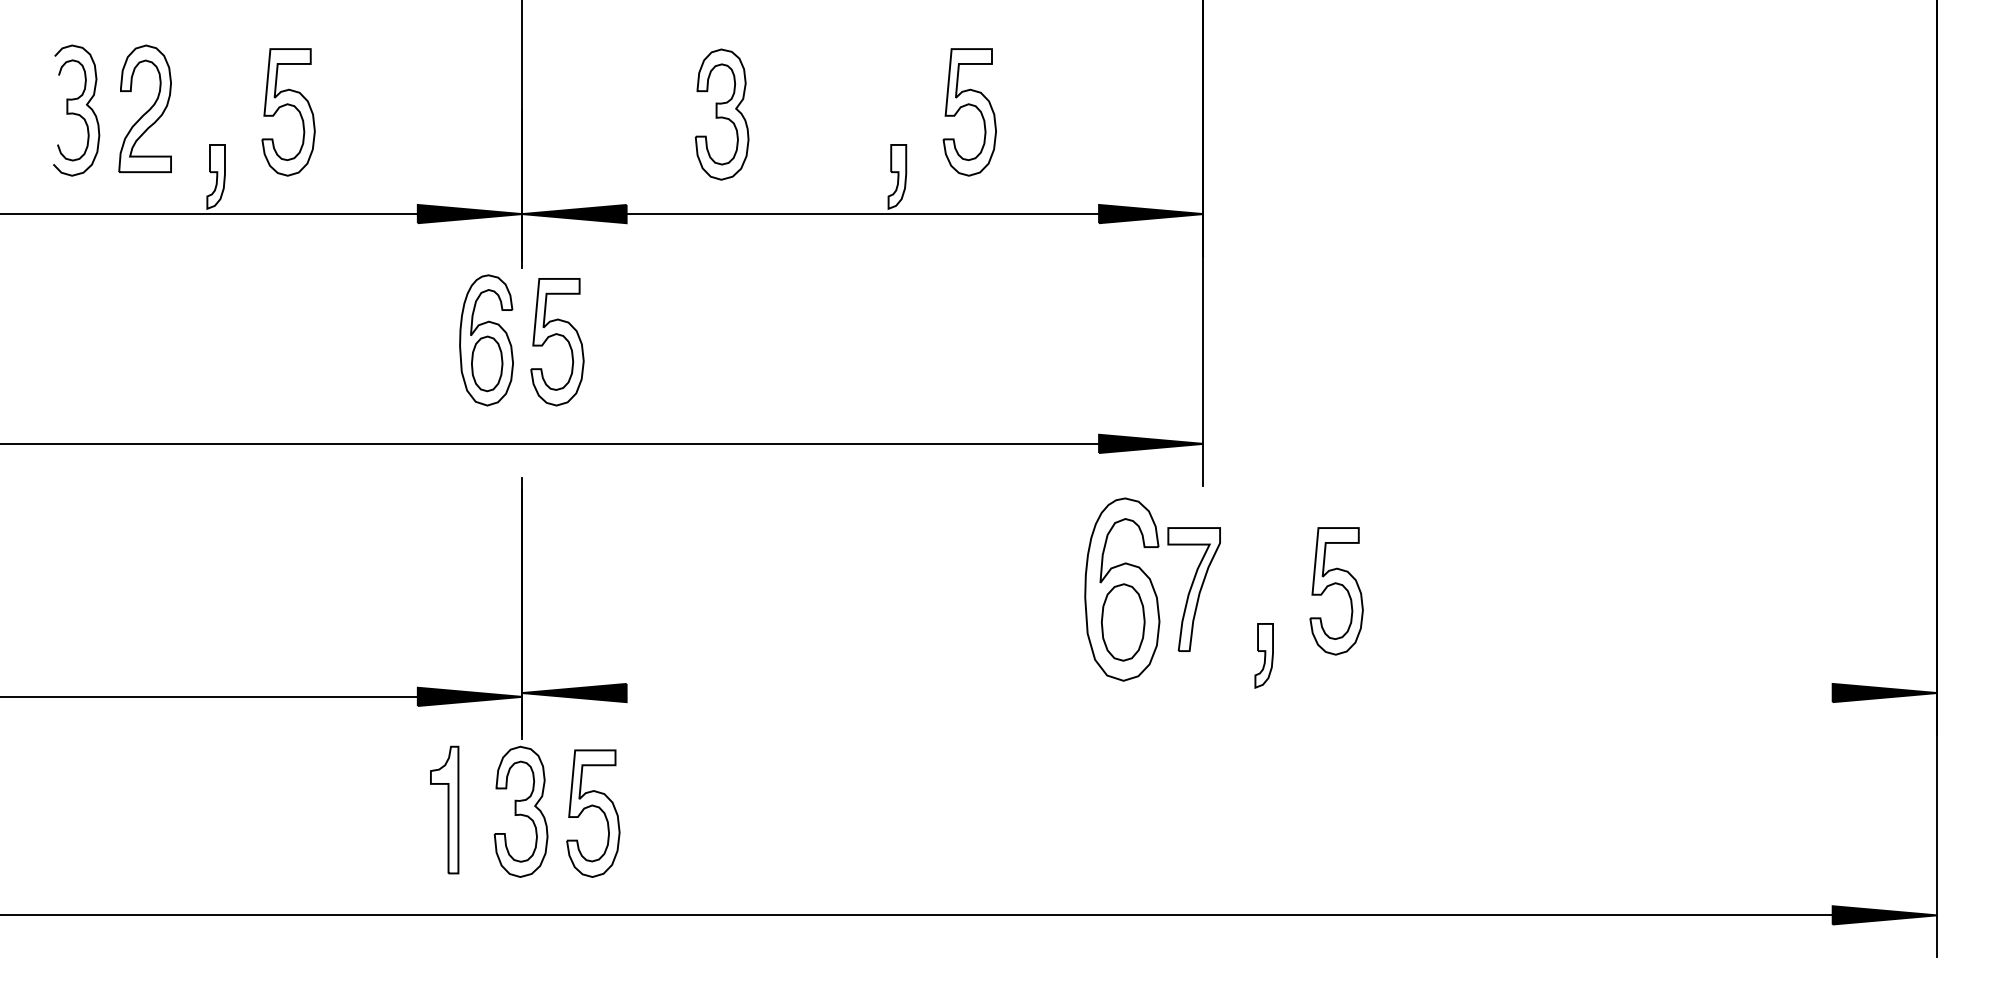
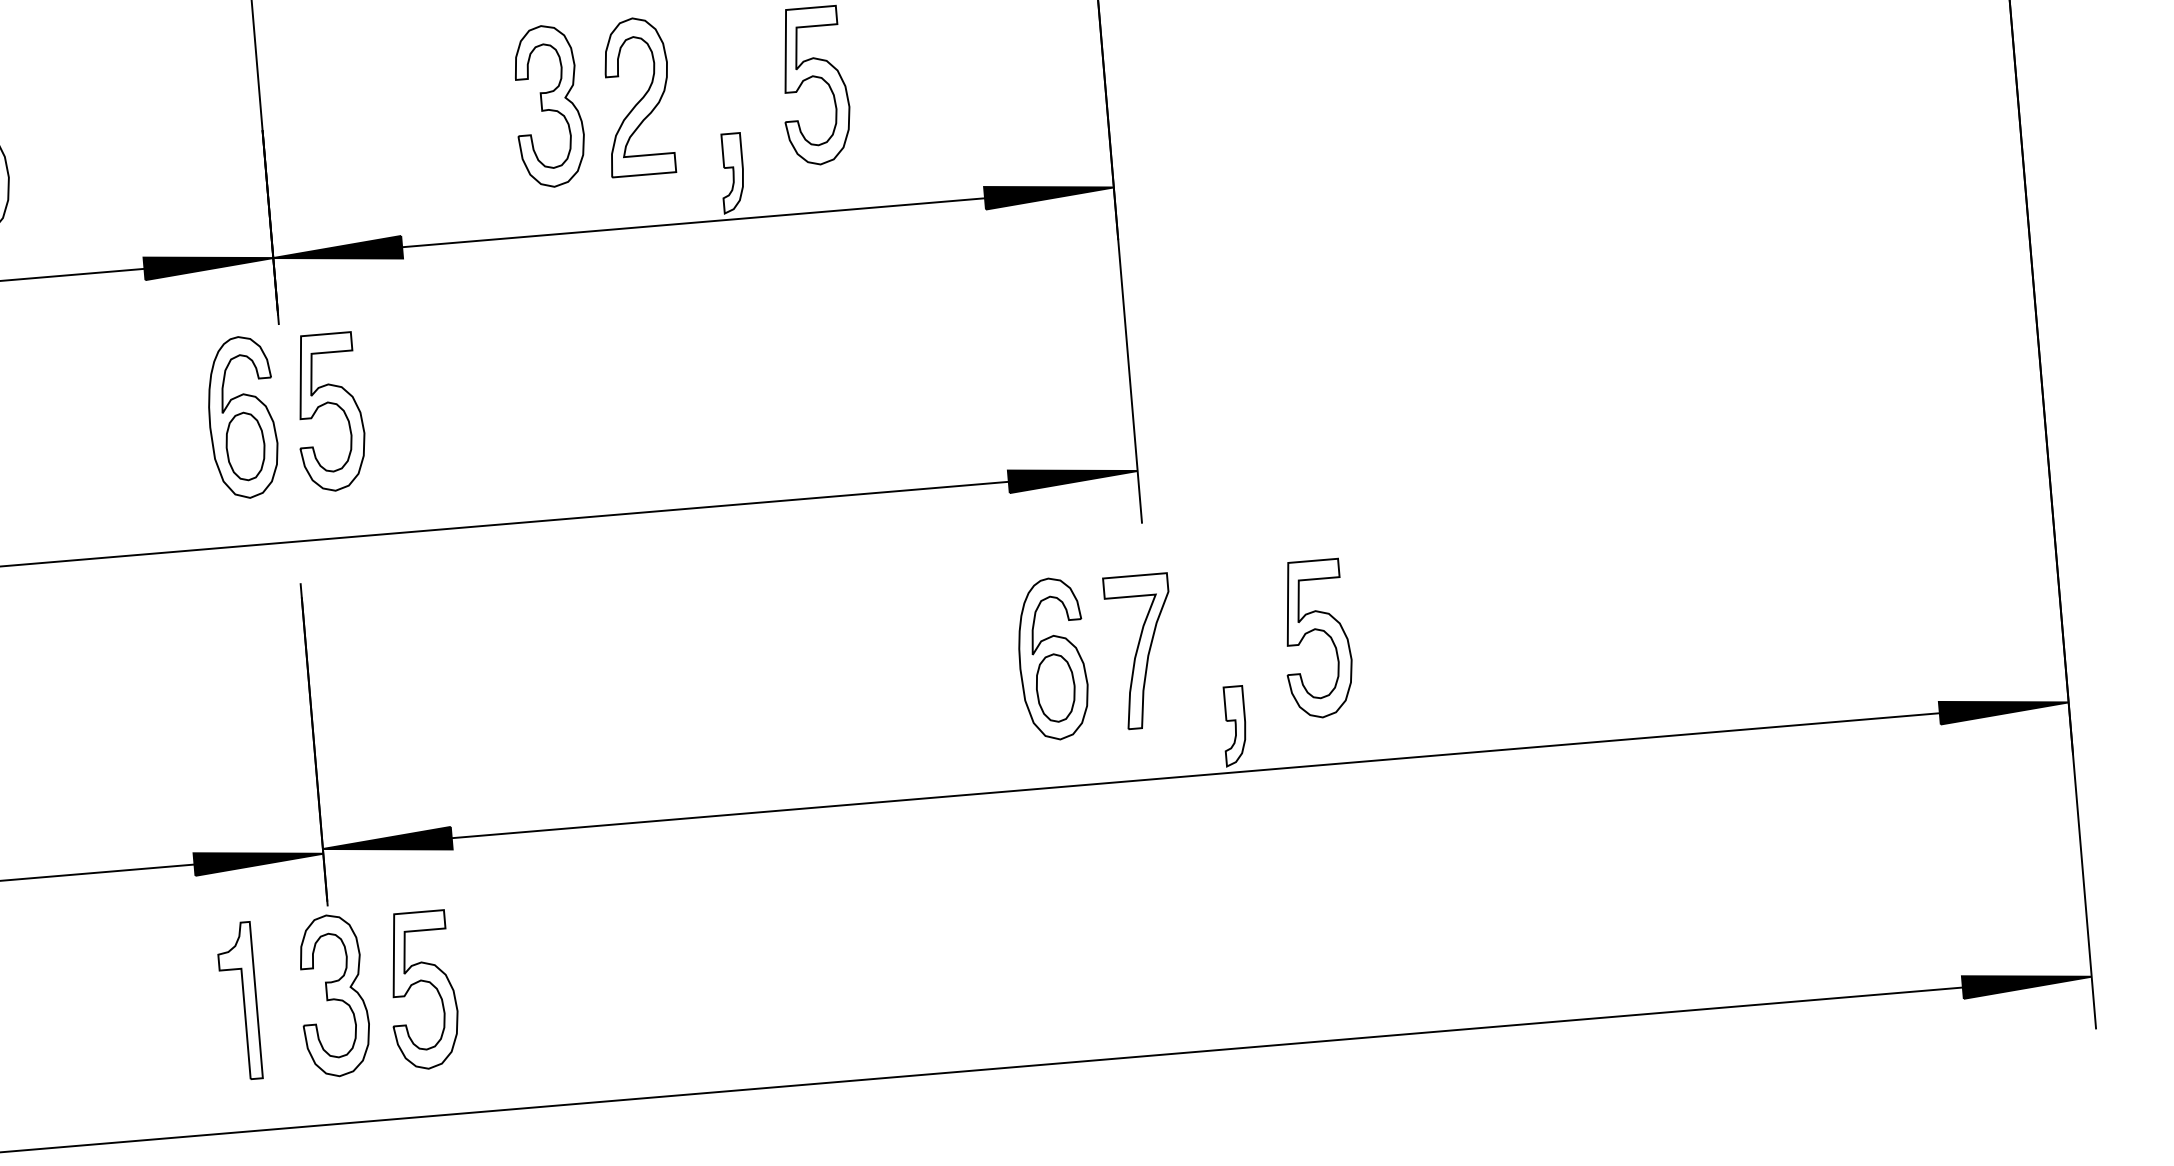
part: (826, 108) -> (637, 96), added
part: (721, 114) -> (547, 106), moved
part: (1121, 589) -> (1051, 659), size x0.71
line: (1229, 693) -> (1195, 776), added

